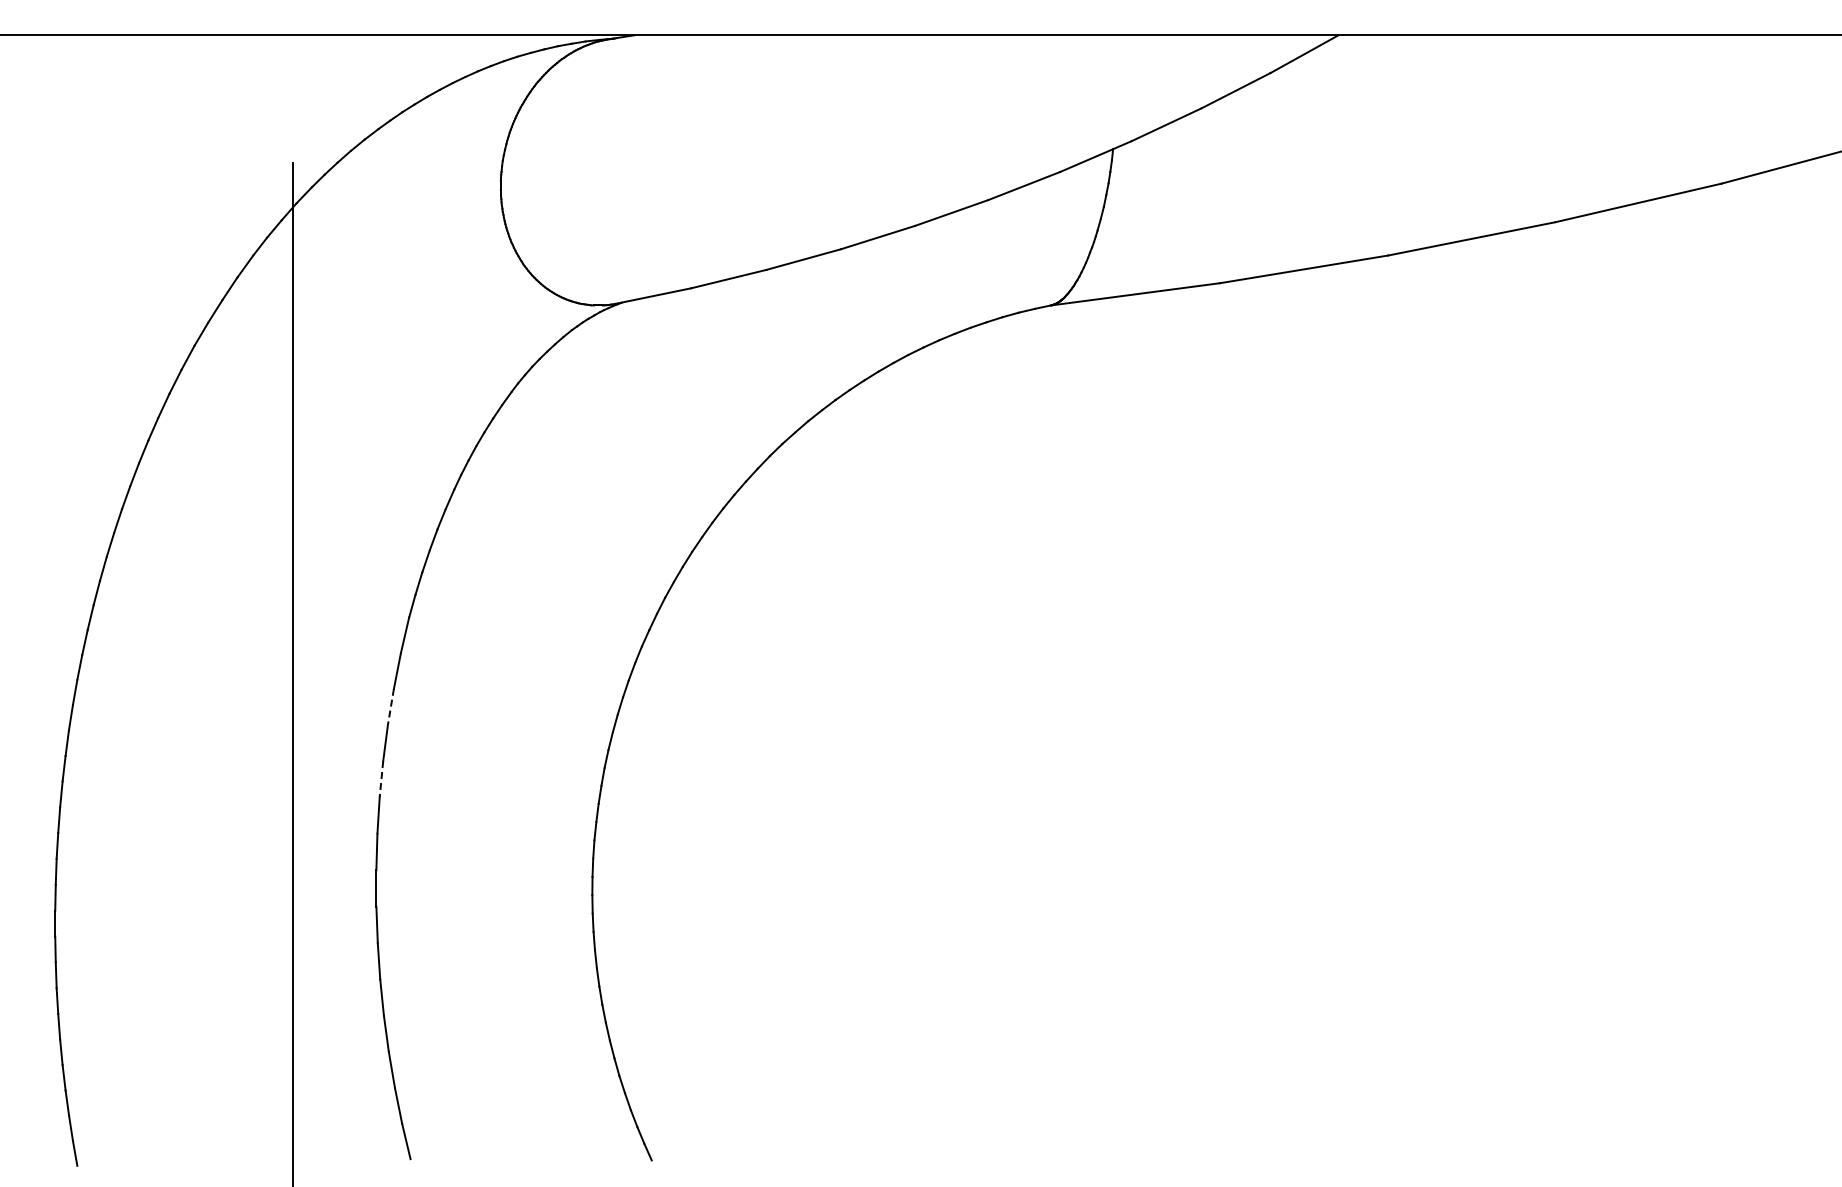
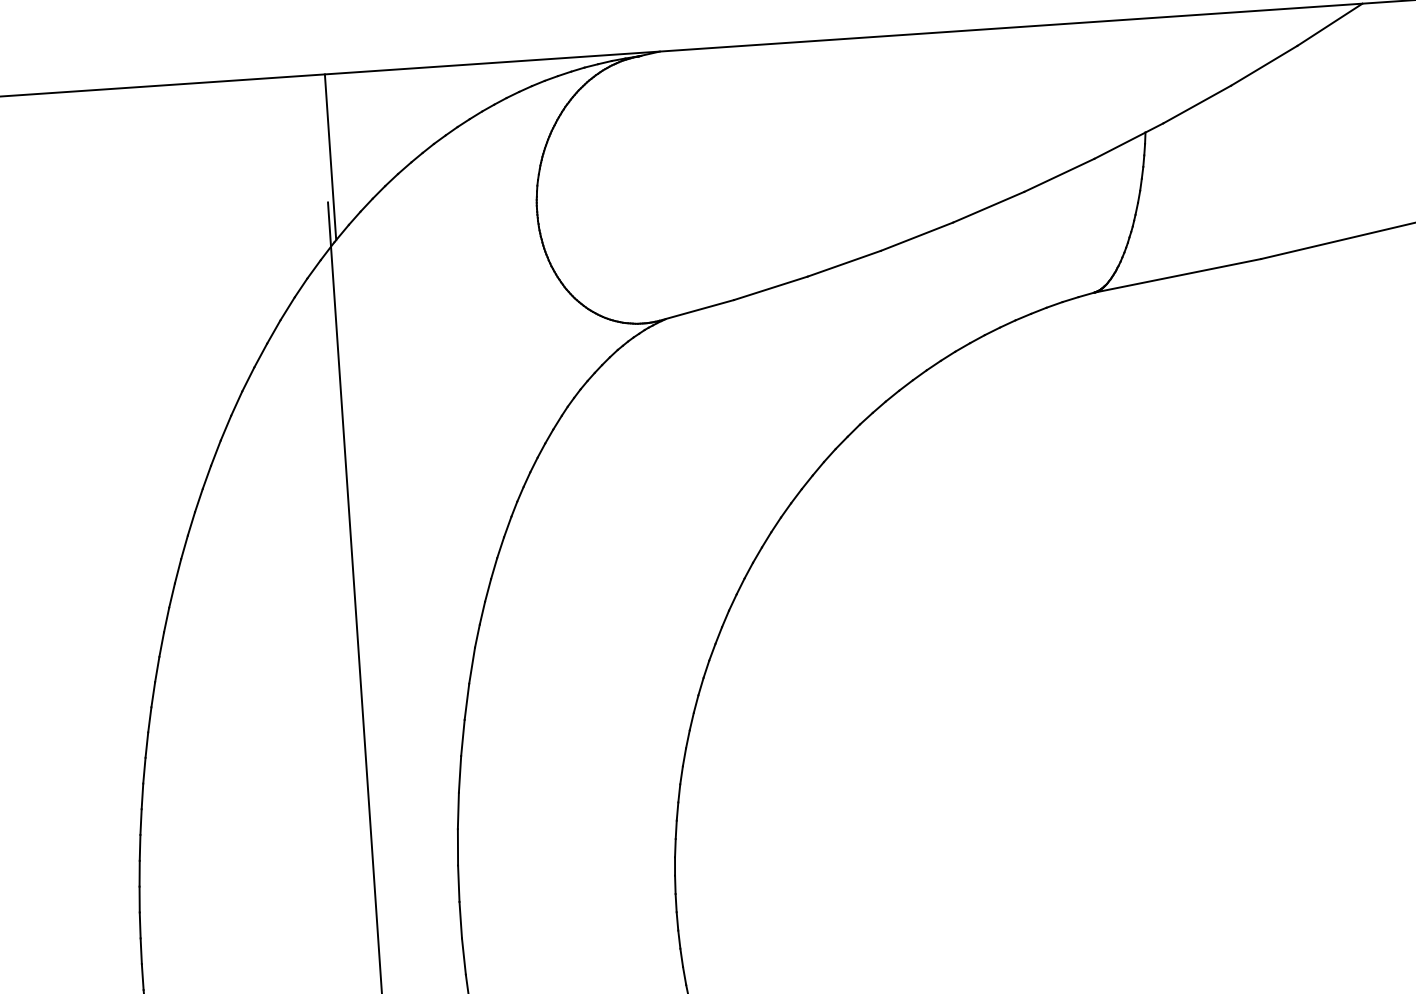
line: (298, 118) -> (330, 157), added
line: (390, 707) -> (462, 738), dashed -> solid
line: (381, 779) -> (458, 811), dashed -> solid

